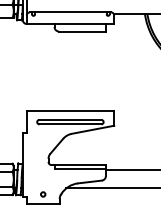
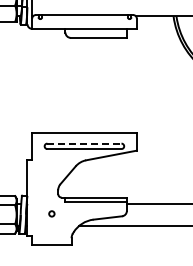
line: (70, 119) -> (84, 143), solid -> dashed
circle: (42, 194) -> (51, 213), moved

